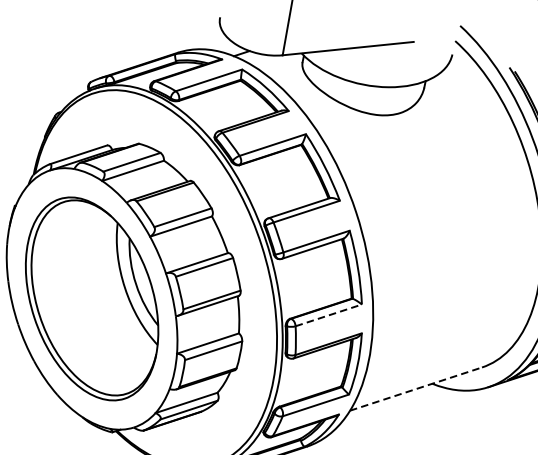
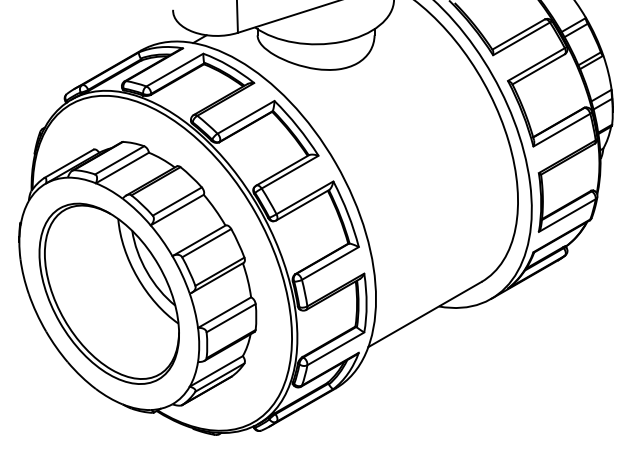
line: (328, 315) -> (330, 263), dashed -> solid
line: (416, 389) -> (425, 314), dashed -> solid

